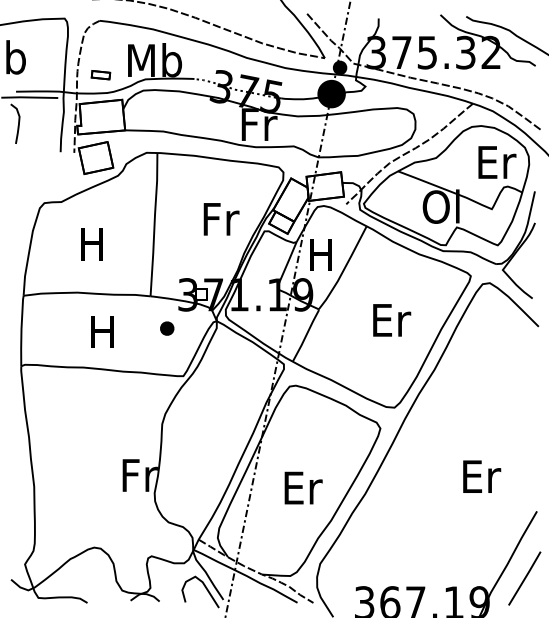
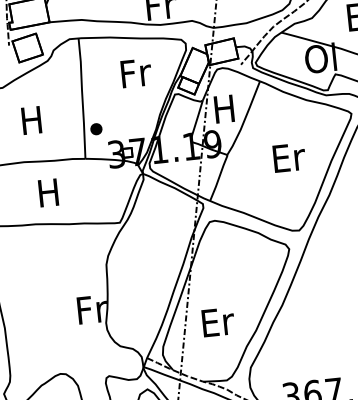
text: (221, 219) -> (136, 73), moved
part: (167, 328) -> (96, 129), moved
text: (303, 487) -> (218, 321), moved

